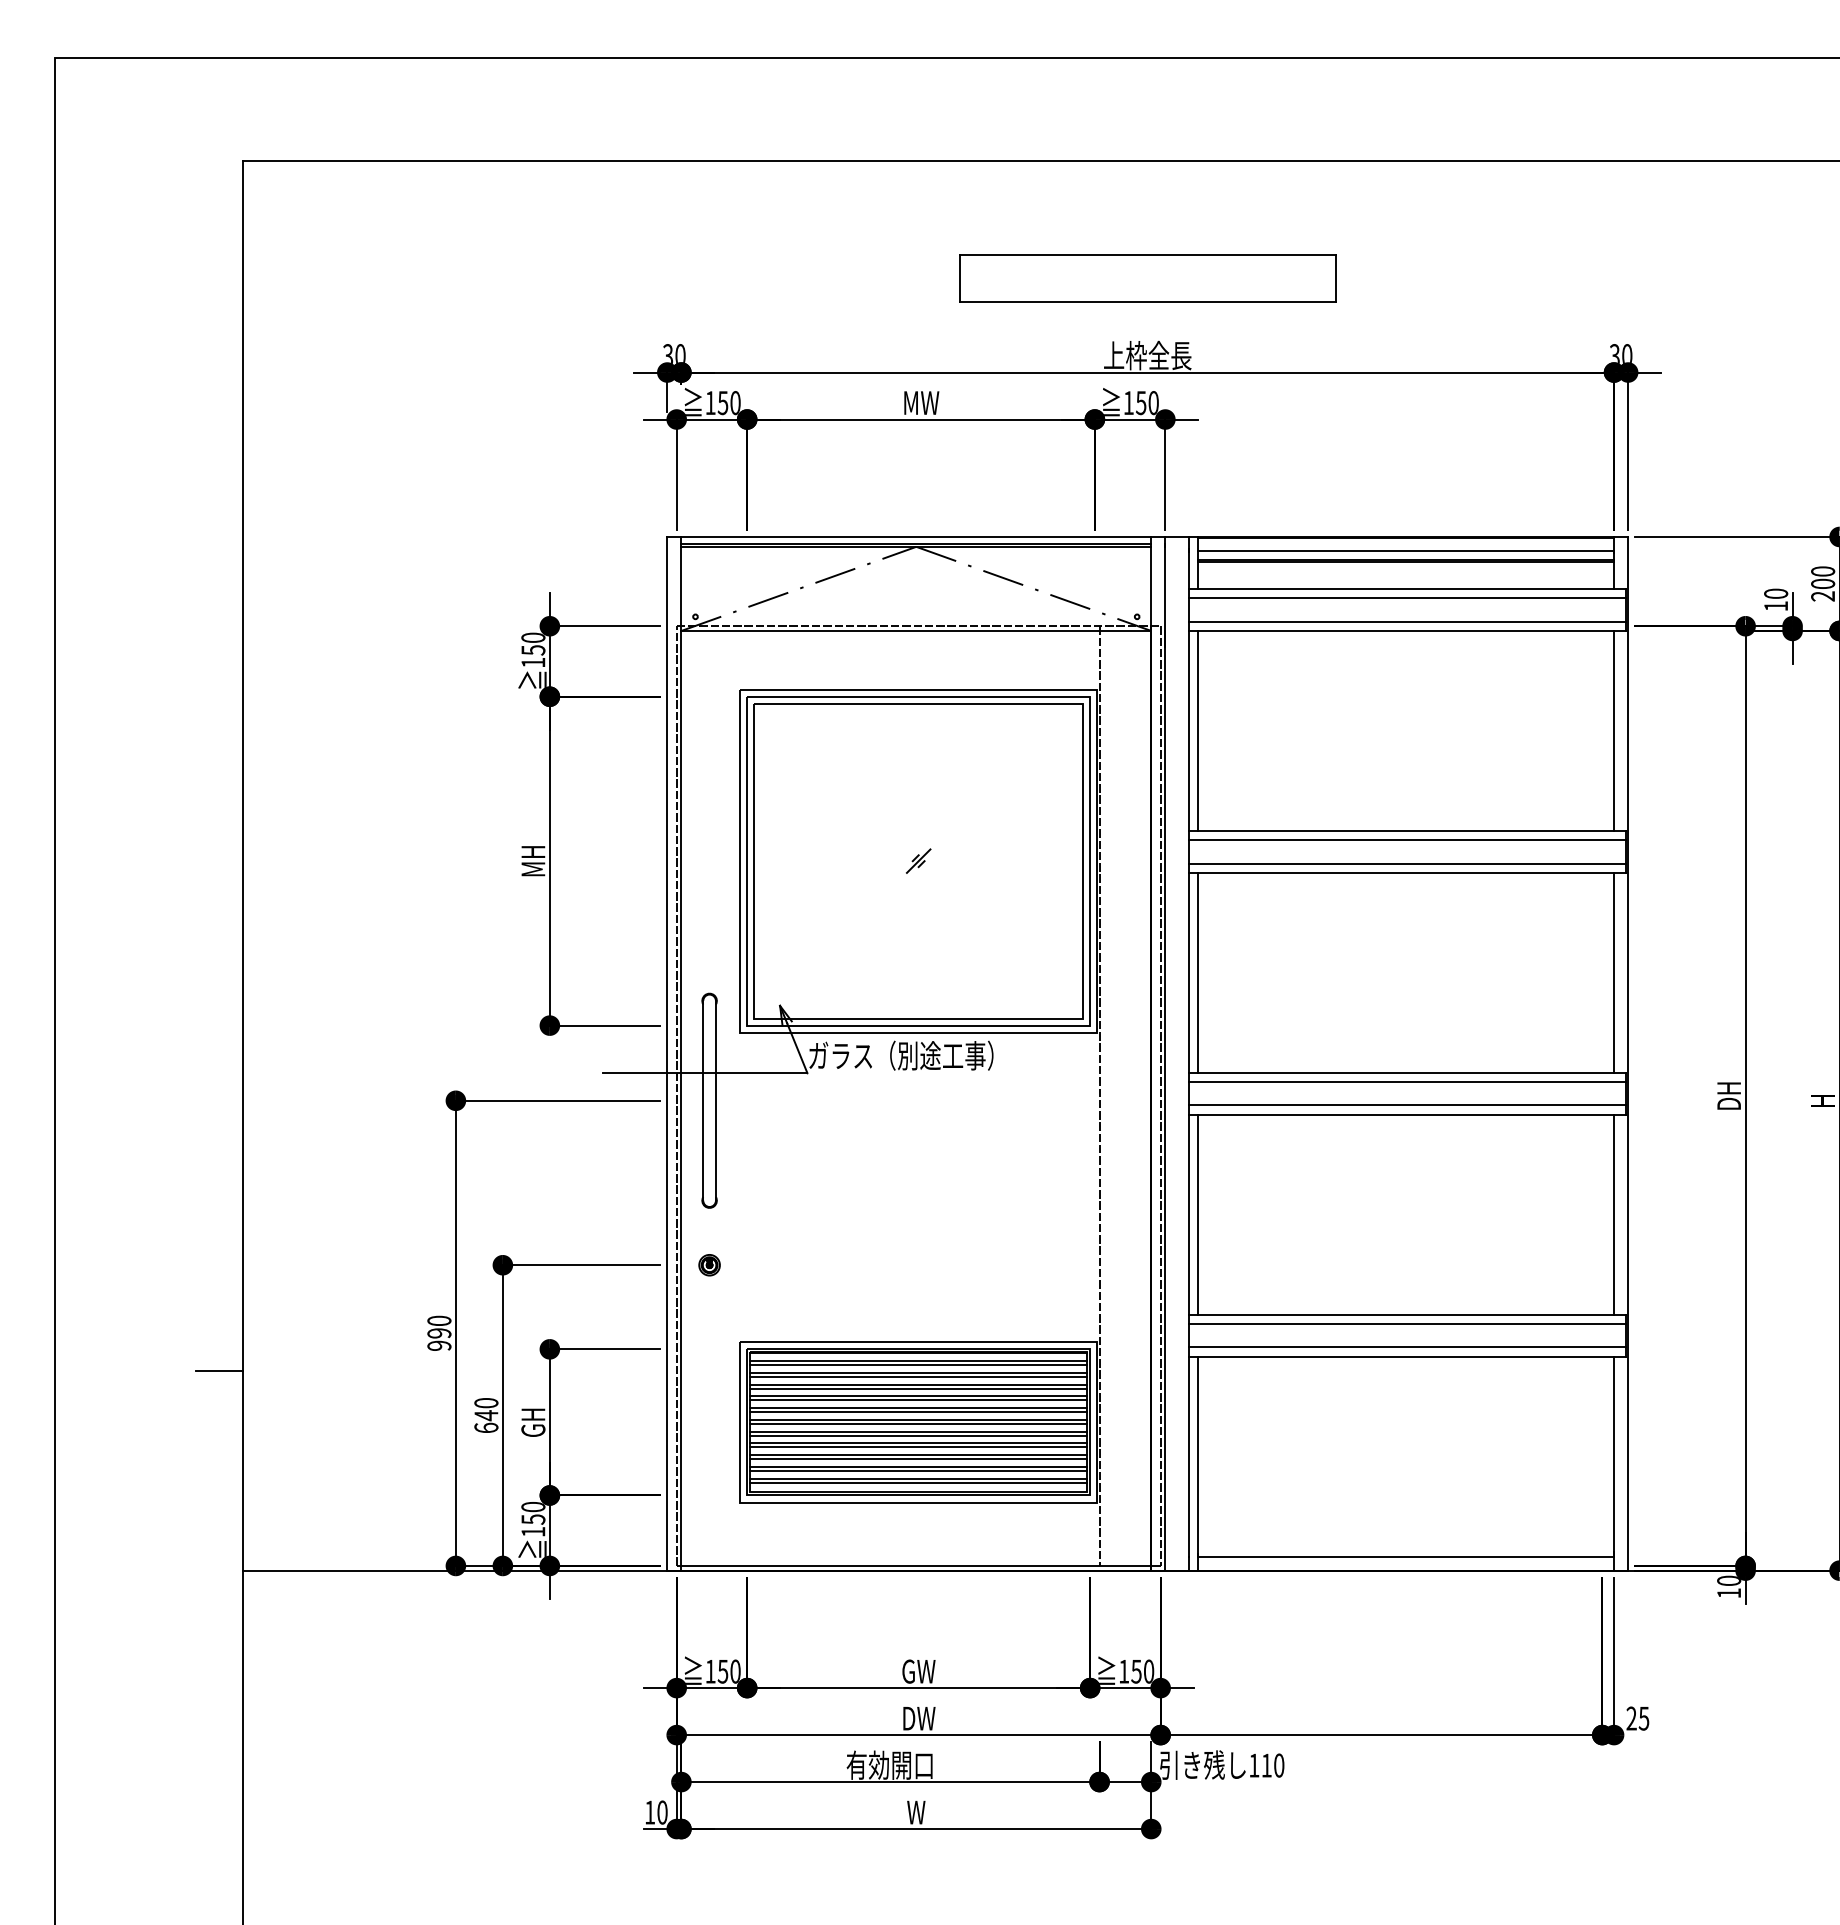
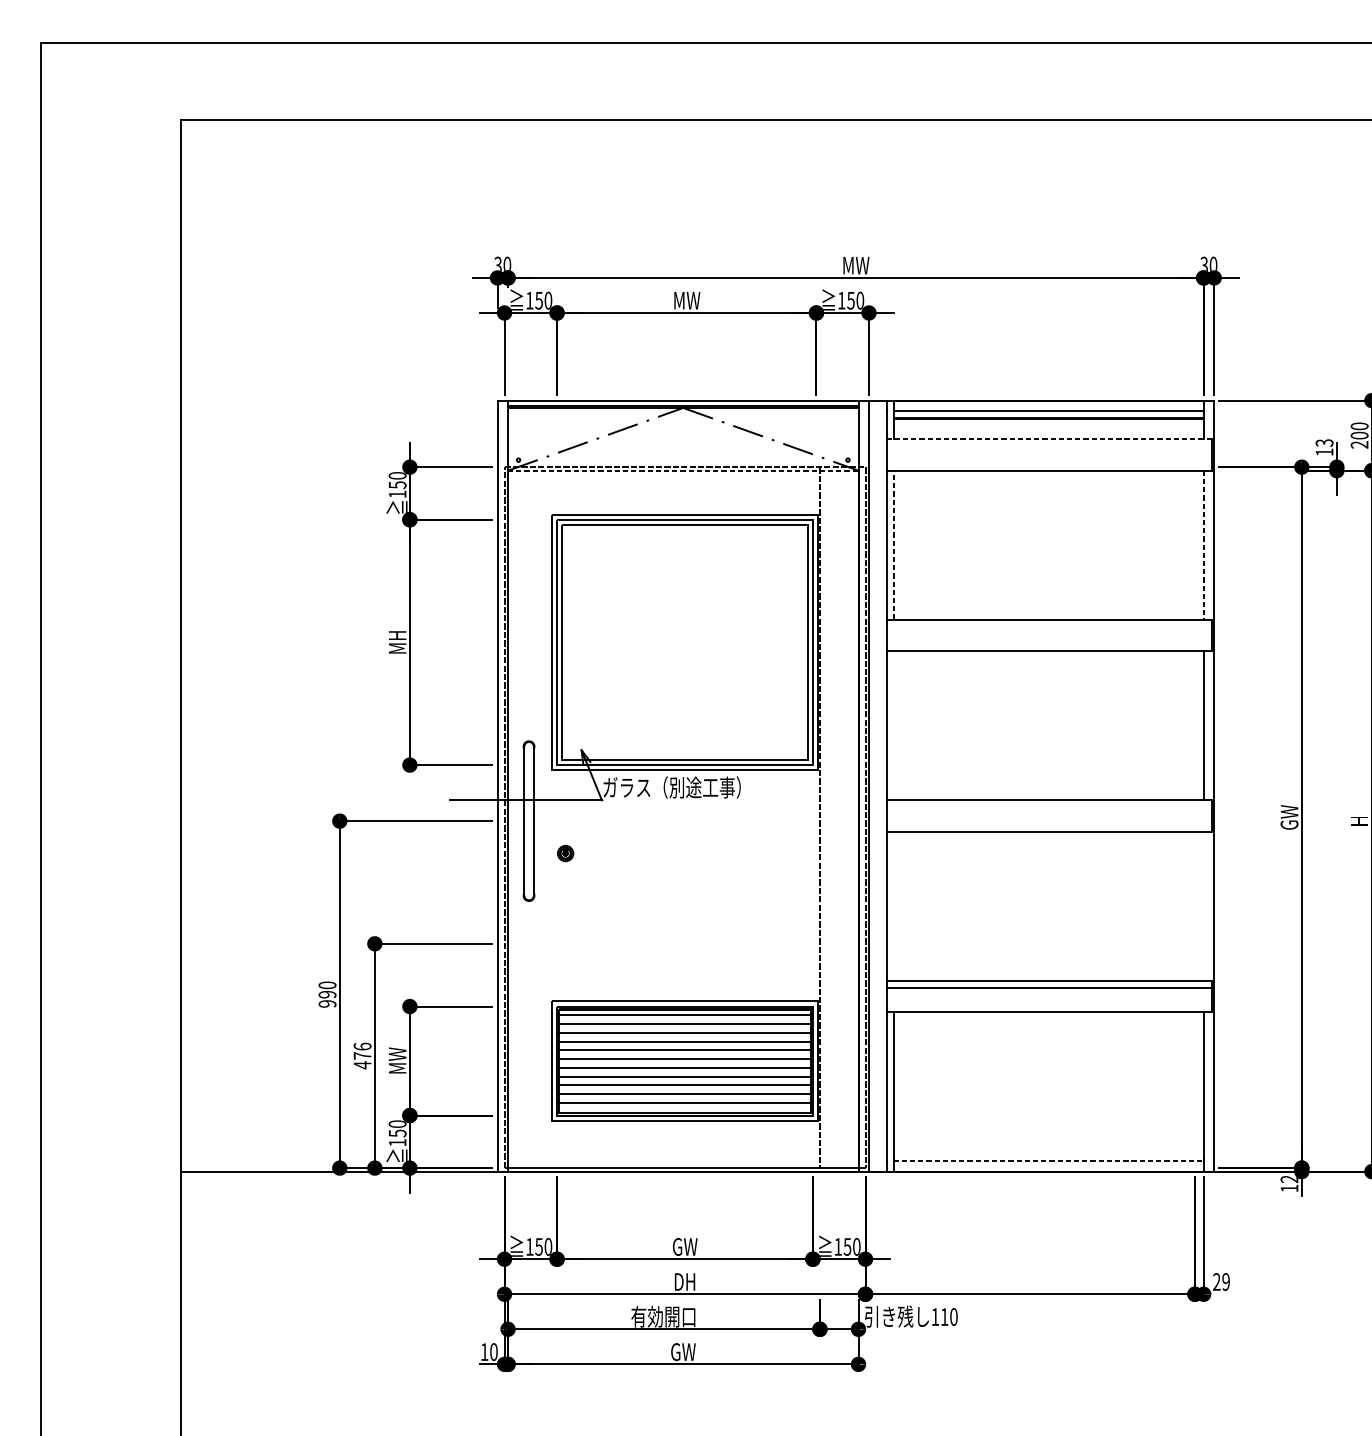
part: (1147, 278) -> (855, 207), removed
text: (1147, 355) -> (855, 265), 上枠全長 -> MW
line: (1407, 588) -> (1049, 439), solid -> dashed
text: (1776, 593) -> (1324, 442), 10 -> 13
line: (1406, 598) -> (1048, 446), removed
line: (1406, 621) -> (1048, 463), removed
line: (916, 630) -> (683, 470), solid -> dashed
line: (1198, 730) -> (893, 544), solid -> dashed
line: (1614, 730) -> (1204, 544), solid -> dashed
line: (1406, 840) -> (1048, 627), removed
part: (918, 860) -> (684, 641), removed
line: (1406, 863) -> (1048, 644), removed
line: (1198, 972) -> (893, 725), removed
line: (1406, 1082) -> (1048, 807), removed
text: (1729, 1095) -> (1289, 817), DH -> GW
line: (1406, 1105) -> (1048, 824), removed
line: (1198, 1214) -> (893, 905), removed
line: (1614, 1214) -> (1204, 905), removed
part: (709, 1265) -> (565, 853), moved
line: (1406, 1347) -> (1048, 1005), removed
line: (918, 1365) -> (684, 1018), removed
line: (219, 1370) -> (163, 1022), removed
line: (918, 1376) -> (684, 1026), removed
line: (918, 1388) -> (684, 1035), removed
line: (918, 1400) -> (684, 1044), removed
line: (918, 1412) -> (684, 1053), removed
text: (486, 1415) -> (362, 1055), 640 -> 476
text: (533, 1421) -> (397, 1060), GH -> MW
line: (918, 1423) -> (684, 1061), removed
line: (918, 1435) -> (684, 1070), removed
line: (918, 1447) -> (684, 1079), removed
line: (918, 1459) -> (684, 1088), removed
line: (918, 1470) -> (684, 1096), removed
line: (918, 1482) -> (684, 1105), removed
line: (1406, 1556) -> (1048, 1161), solid -> dashed
text: (1729, 1580) -> (1289, 1178), 10 -> 12
text: (919, 1718) -> (685, 1281), DW -> DH
text: (1643, 1718) -> (1225, 1281), 25 -> 29
text: (916, 1812) -> (683, 1352), W -> GW

